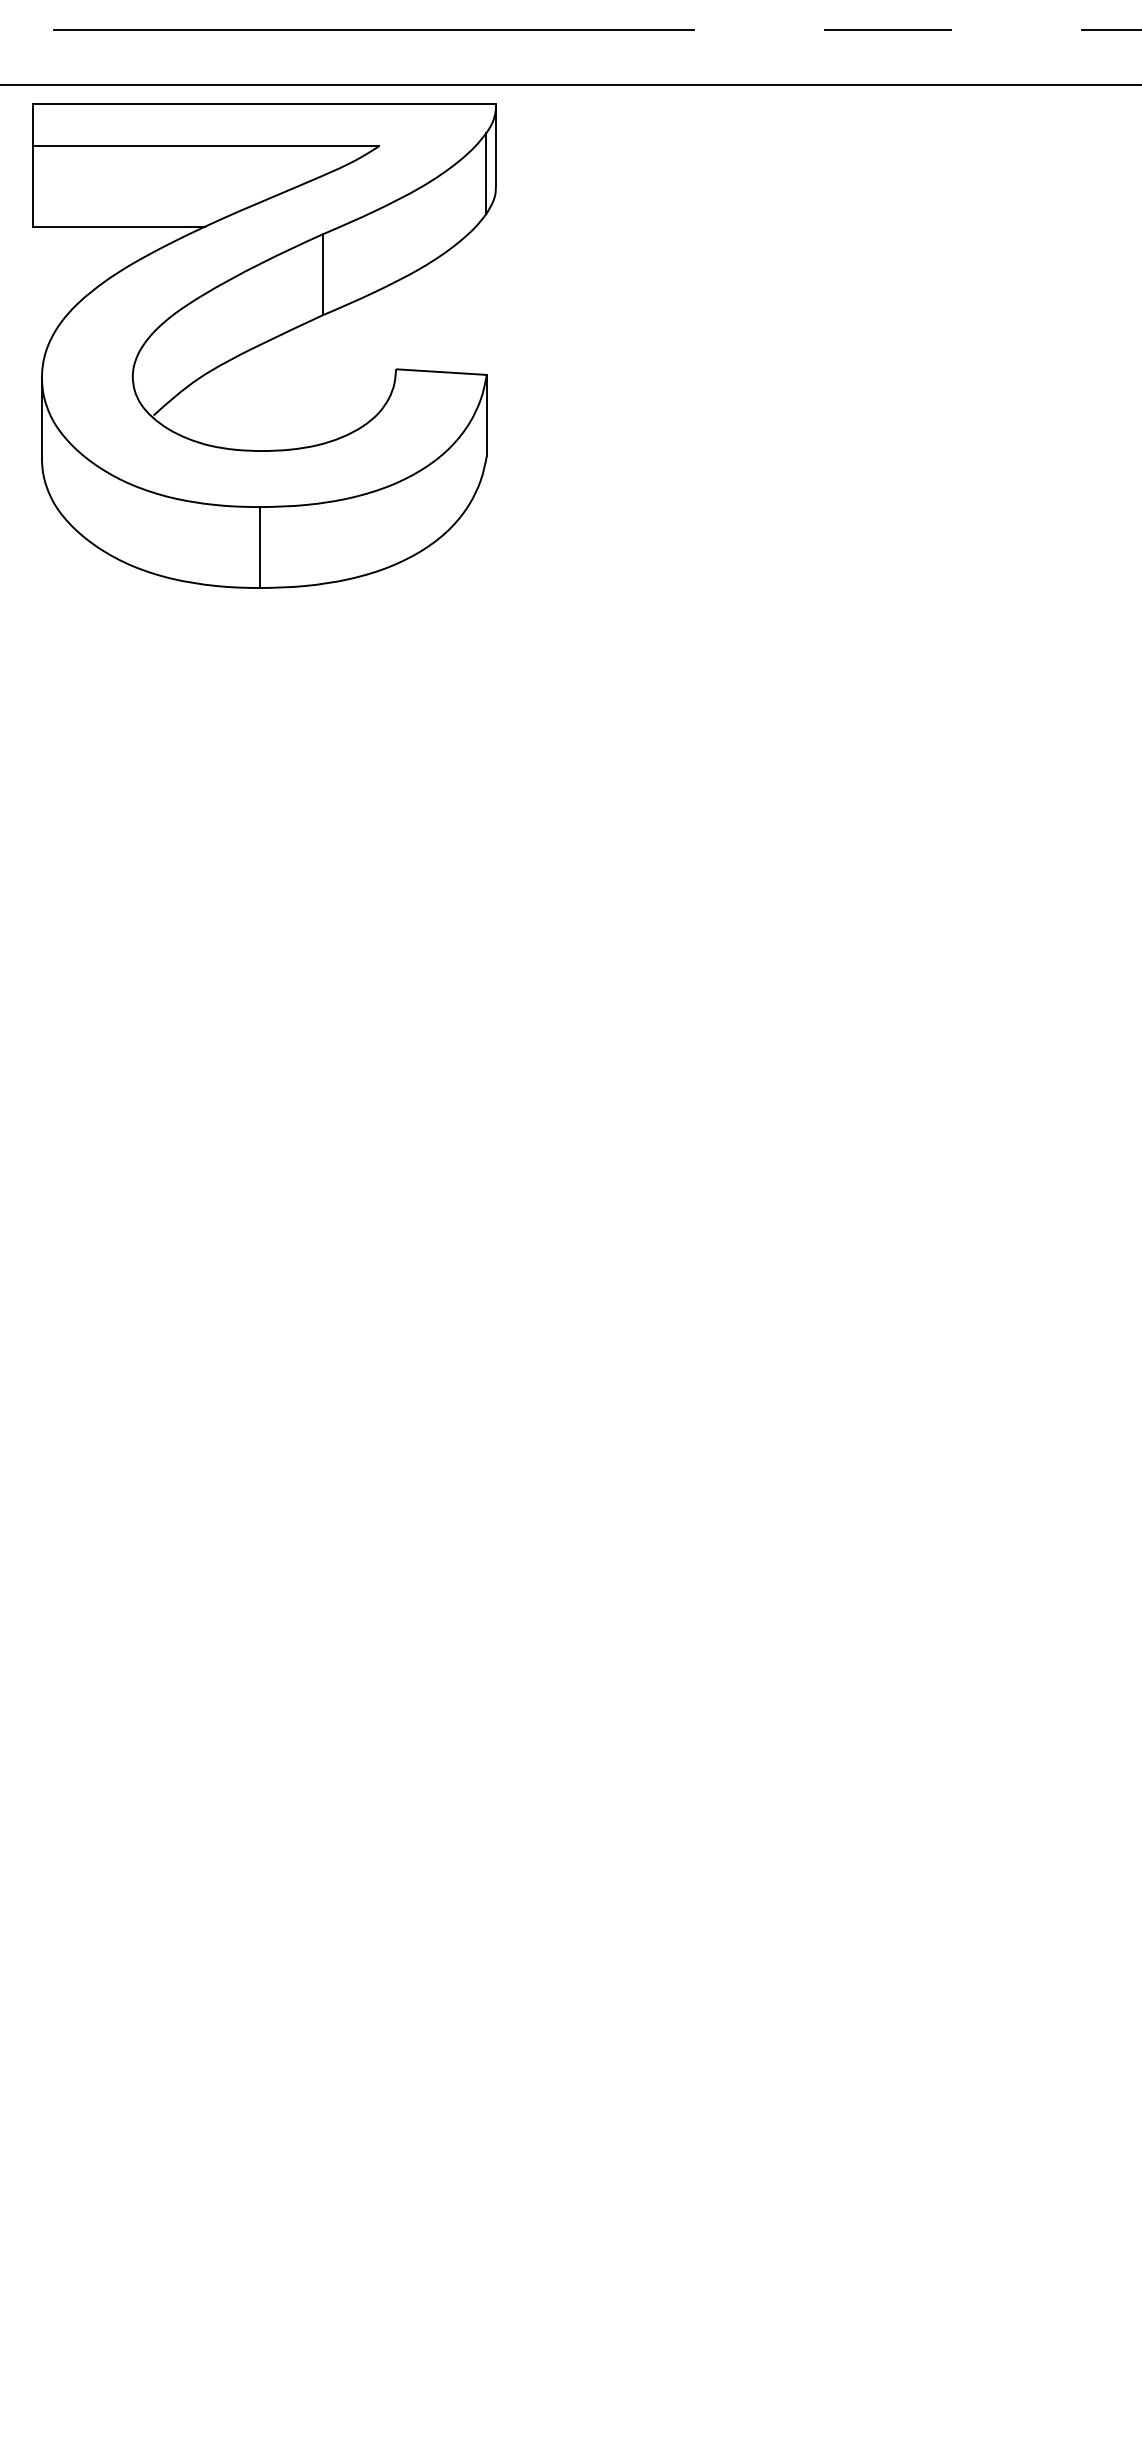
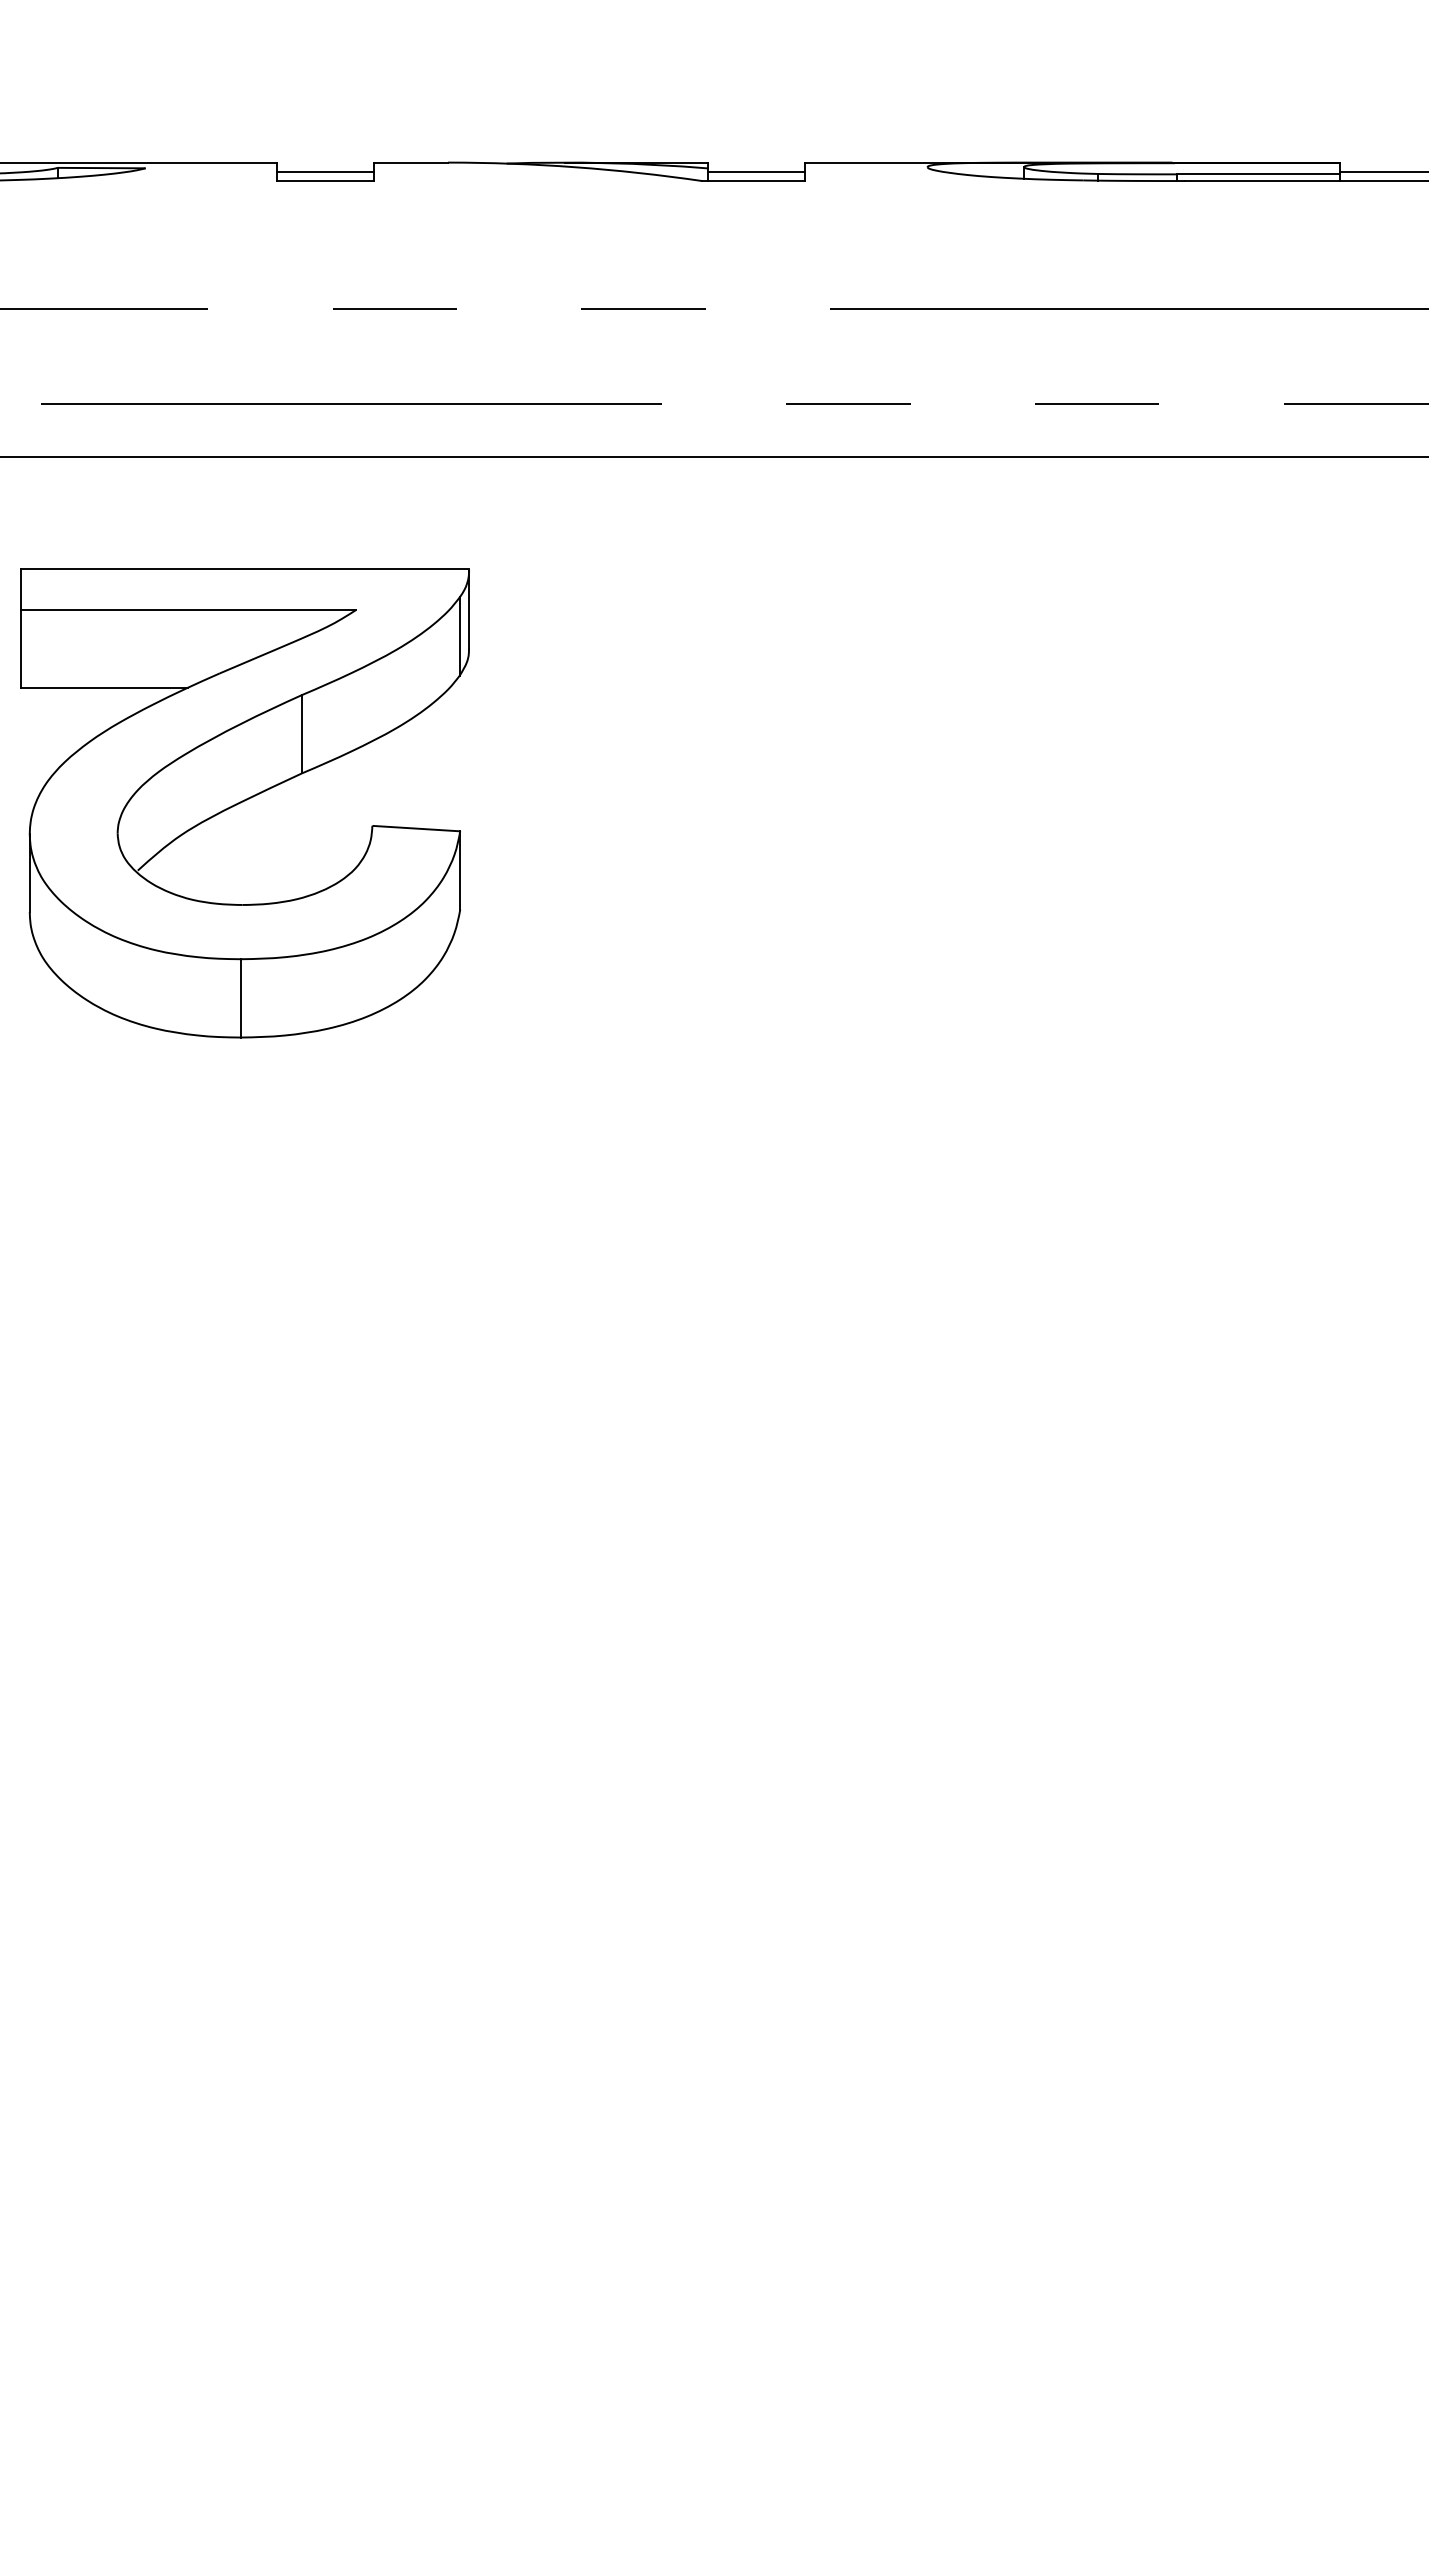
part: (263, 346) -> (244, 803), moved

